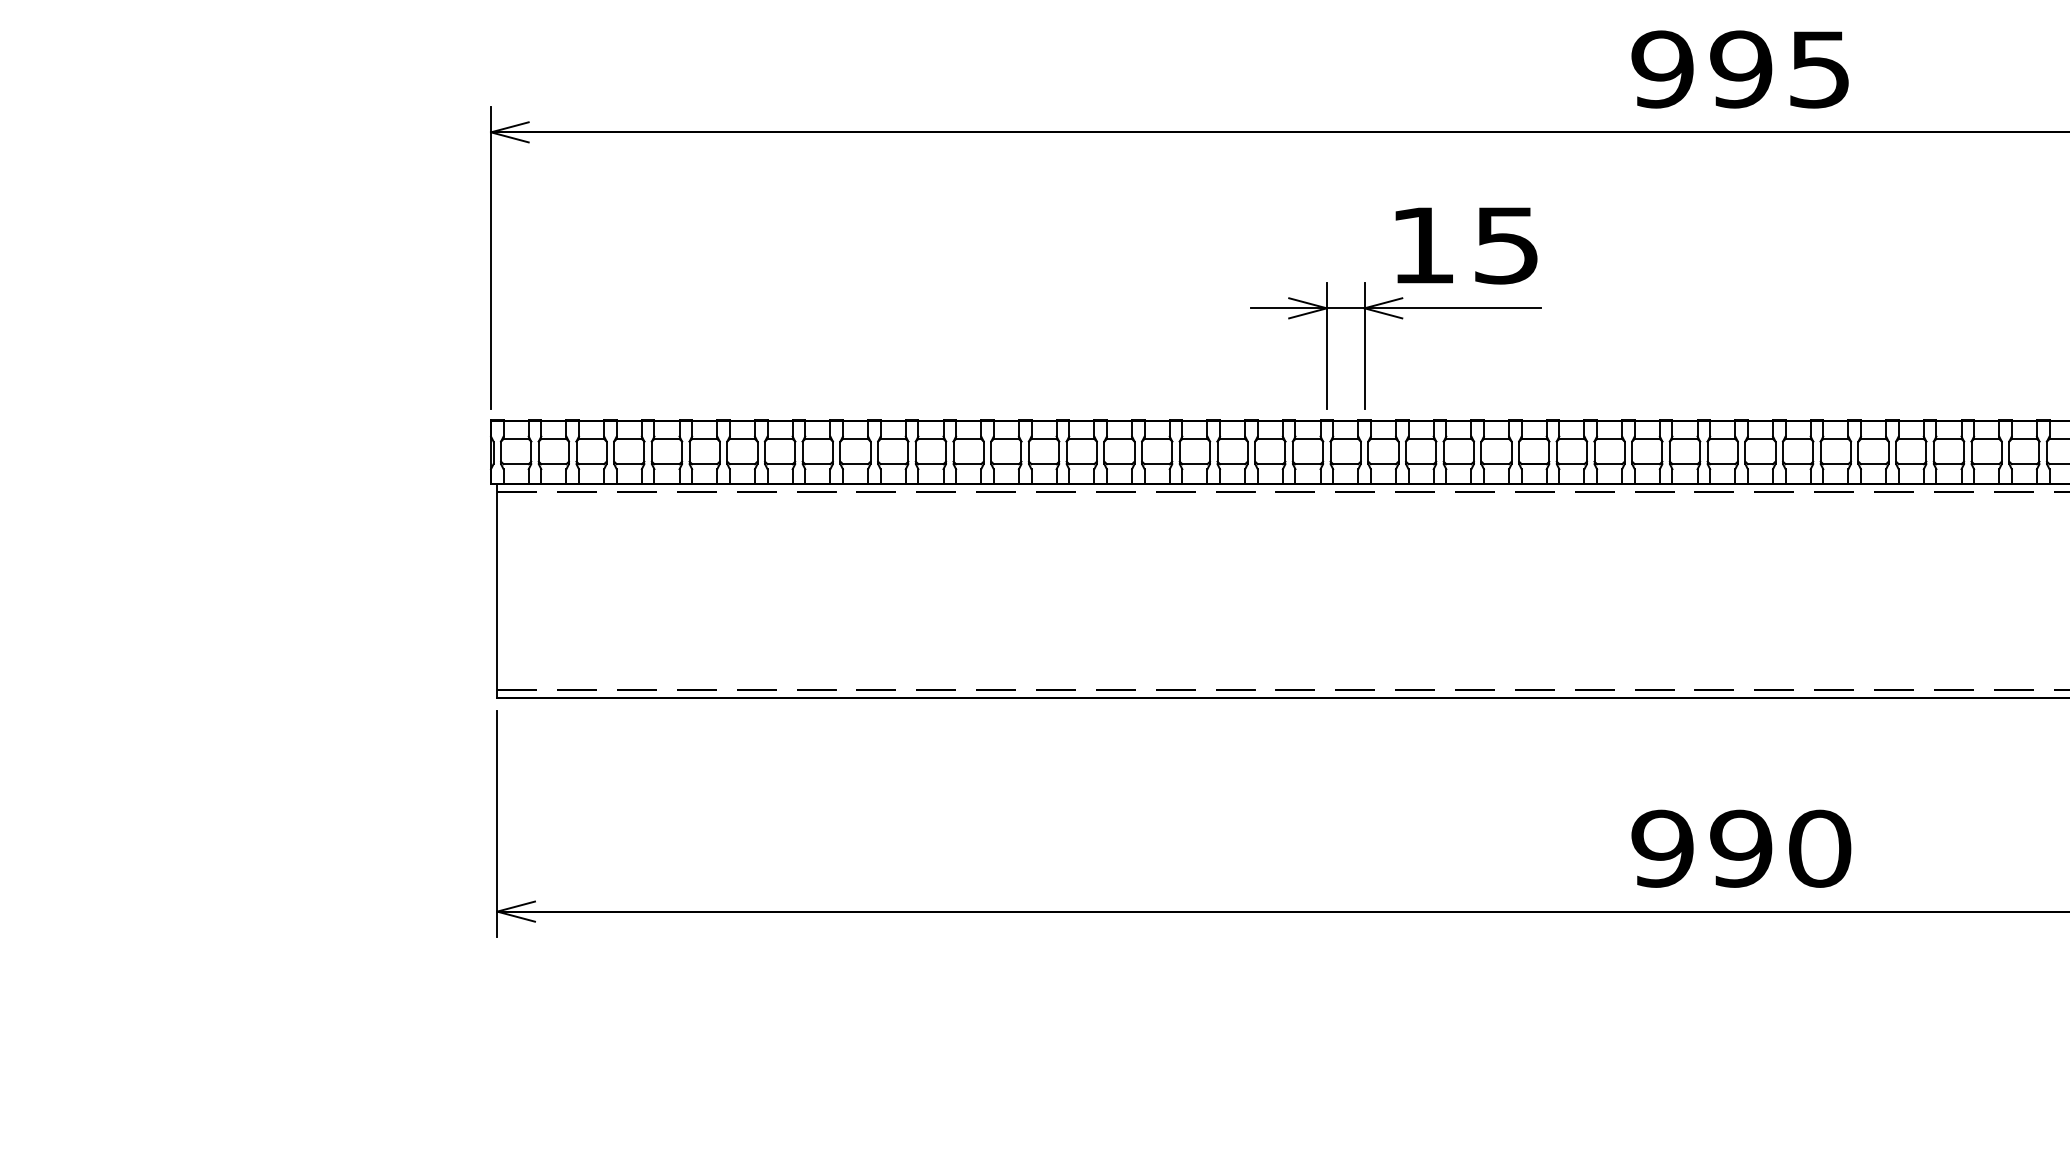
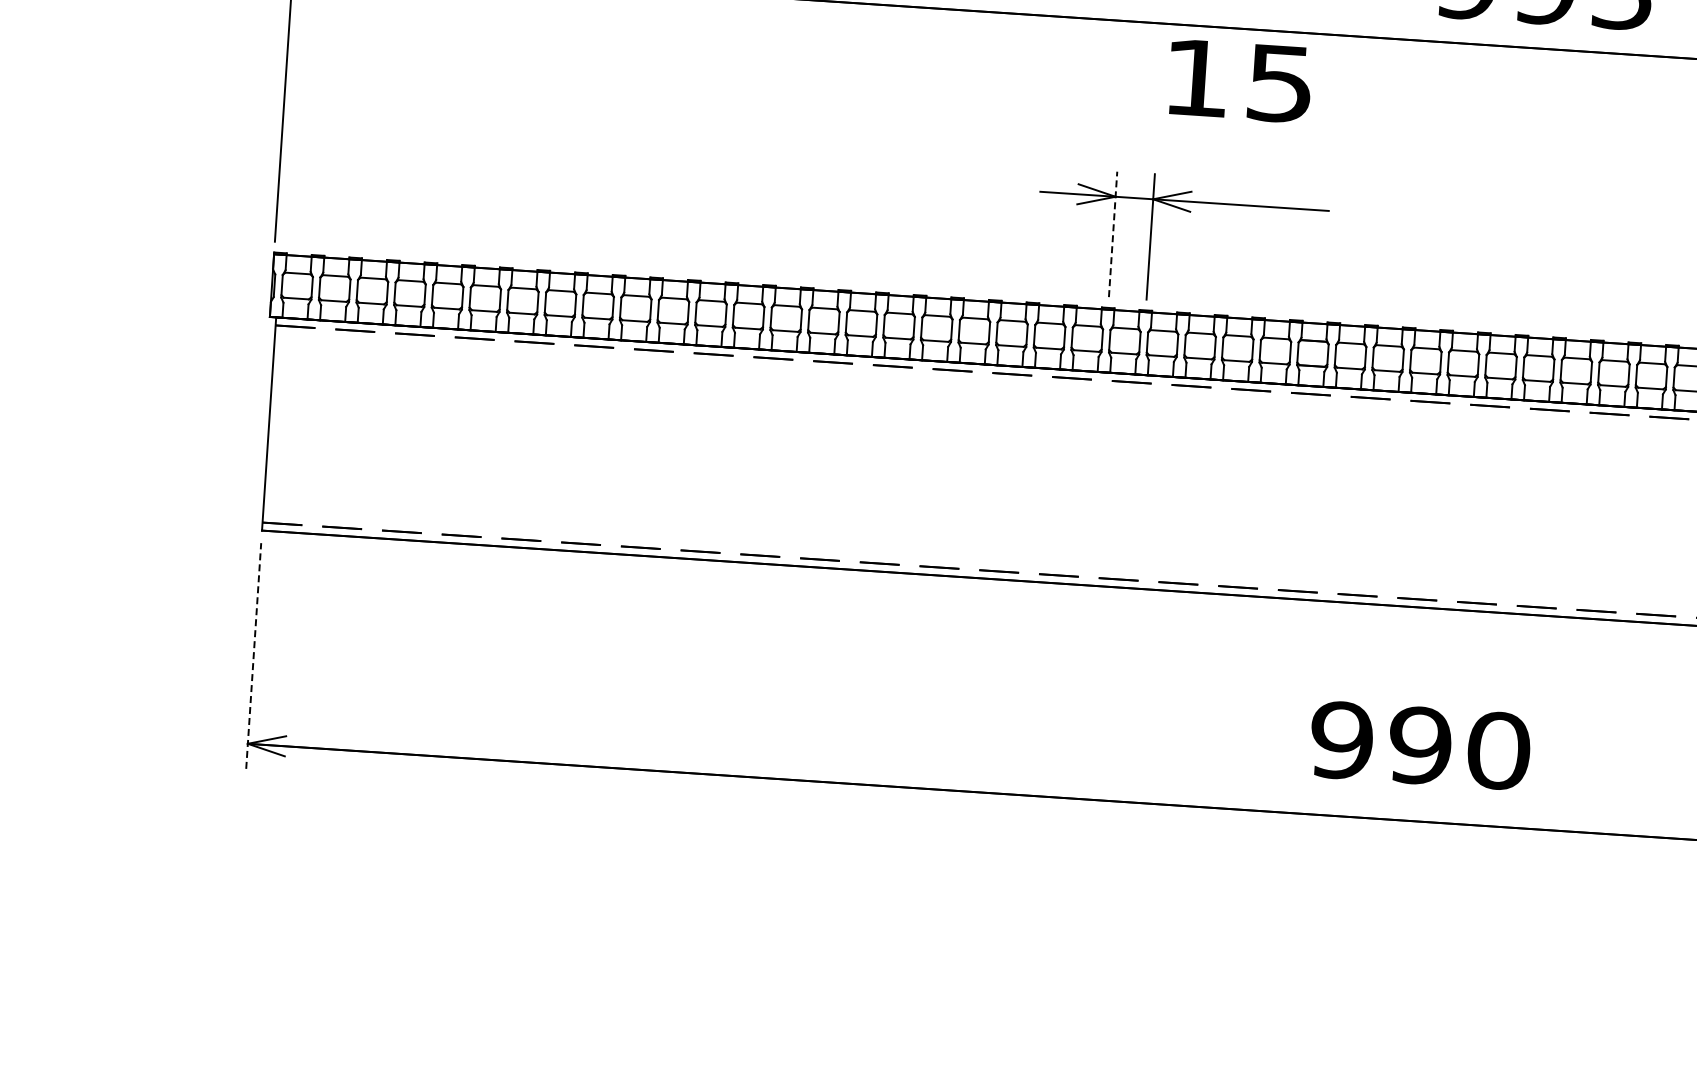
text: (1466, 245) -> (1240, 80), moved
line: (1326, 346) -> (1112, 234), solid -> dashed
line: (497, 823) -> (253, 655), solid -> dashed
text: (1741, 848) -> (1420, 745), moved

